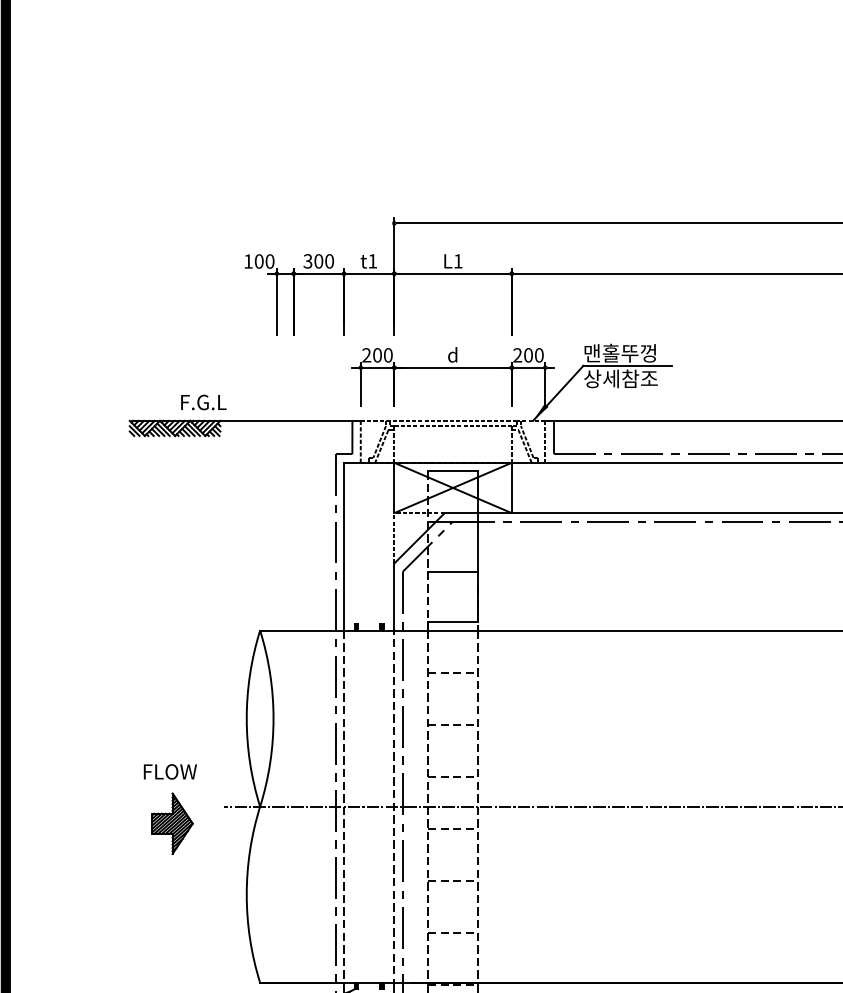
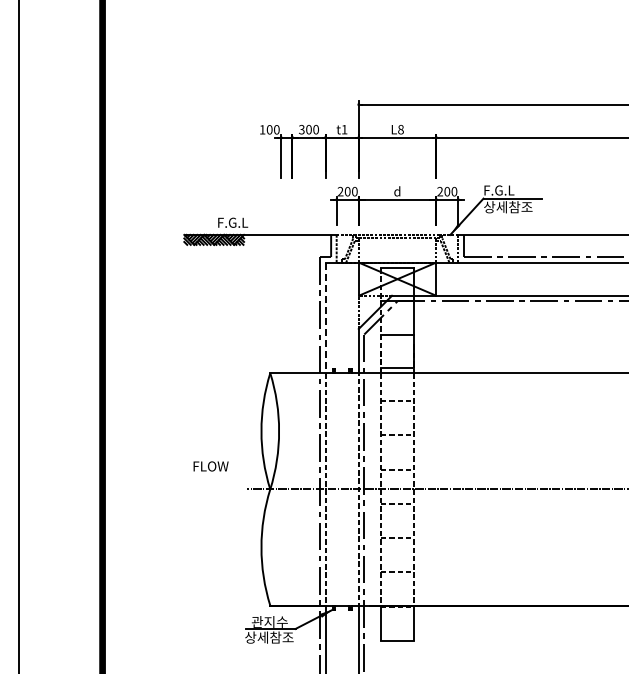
text: (457, 261) -> (400, 129), L1 -> L8
text: (619, 353) -> (507, 190), 맨홀뚜껑 -> F.G.L
line: (343, 547) -> (325, 318), solid -> dashed
part: (172, 823) -> (212, 500), removed

